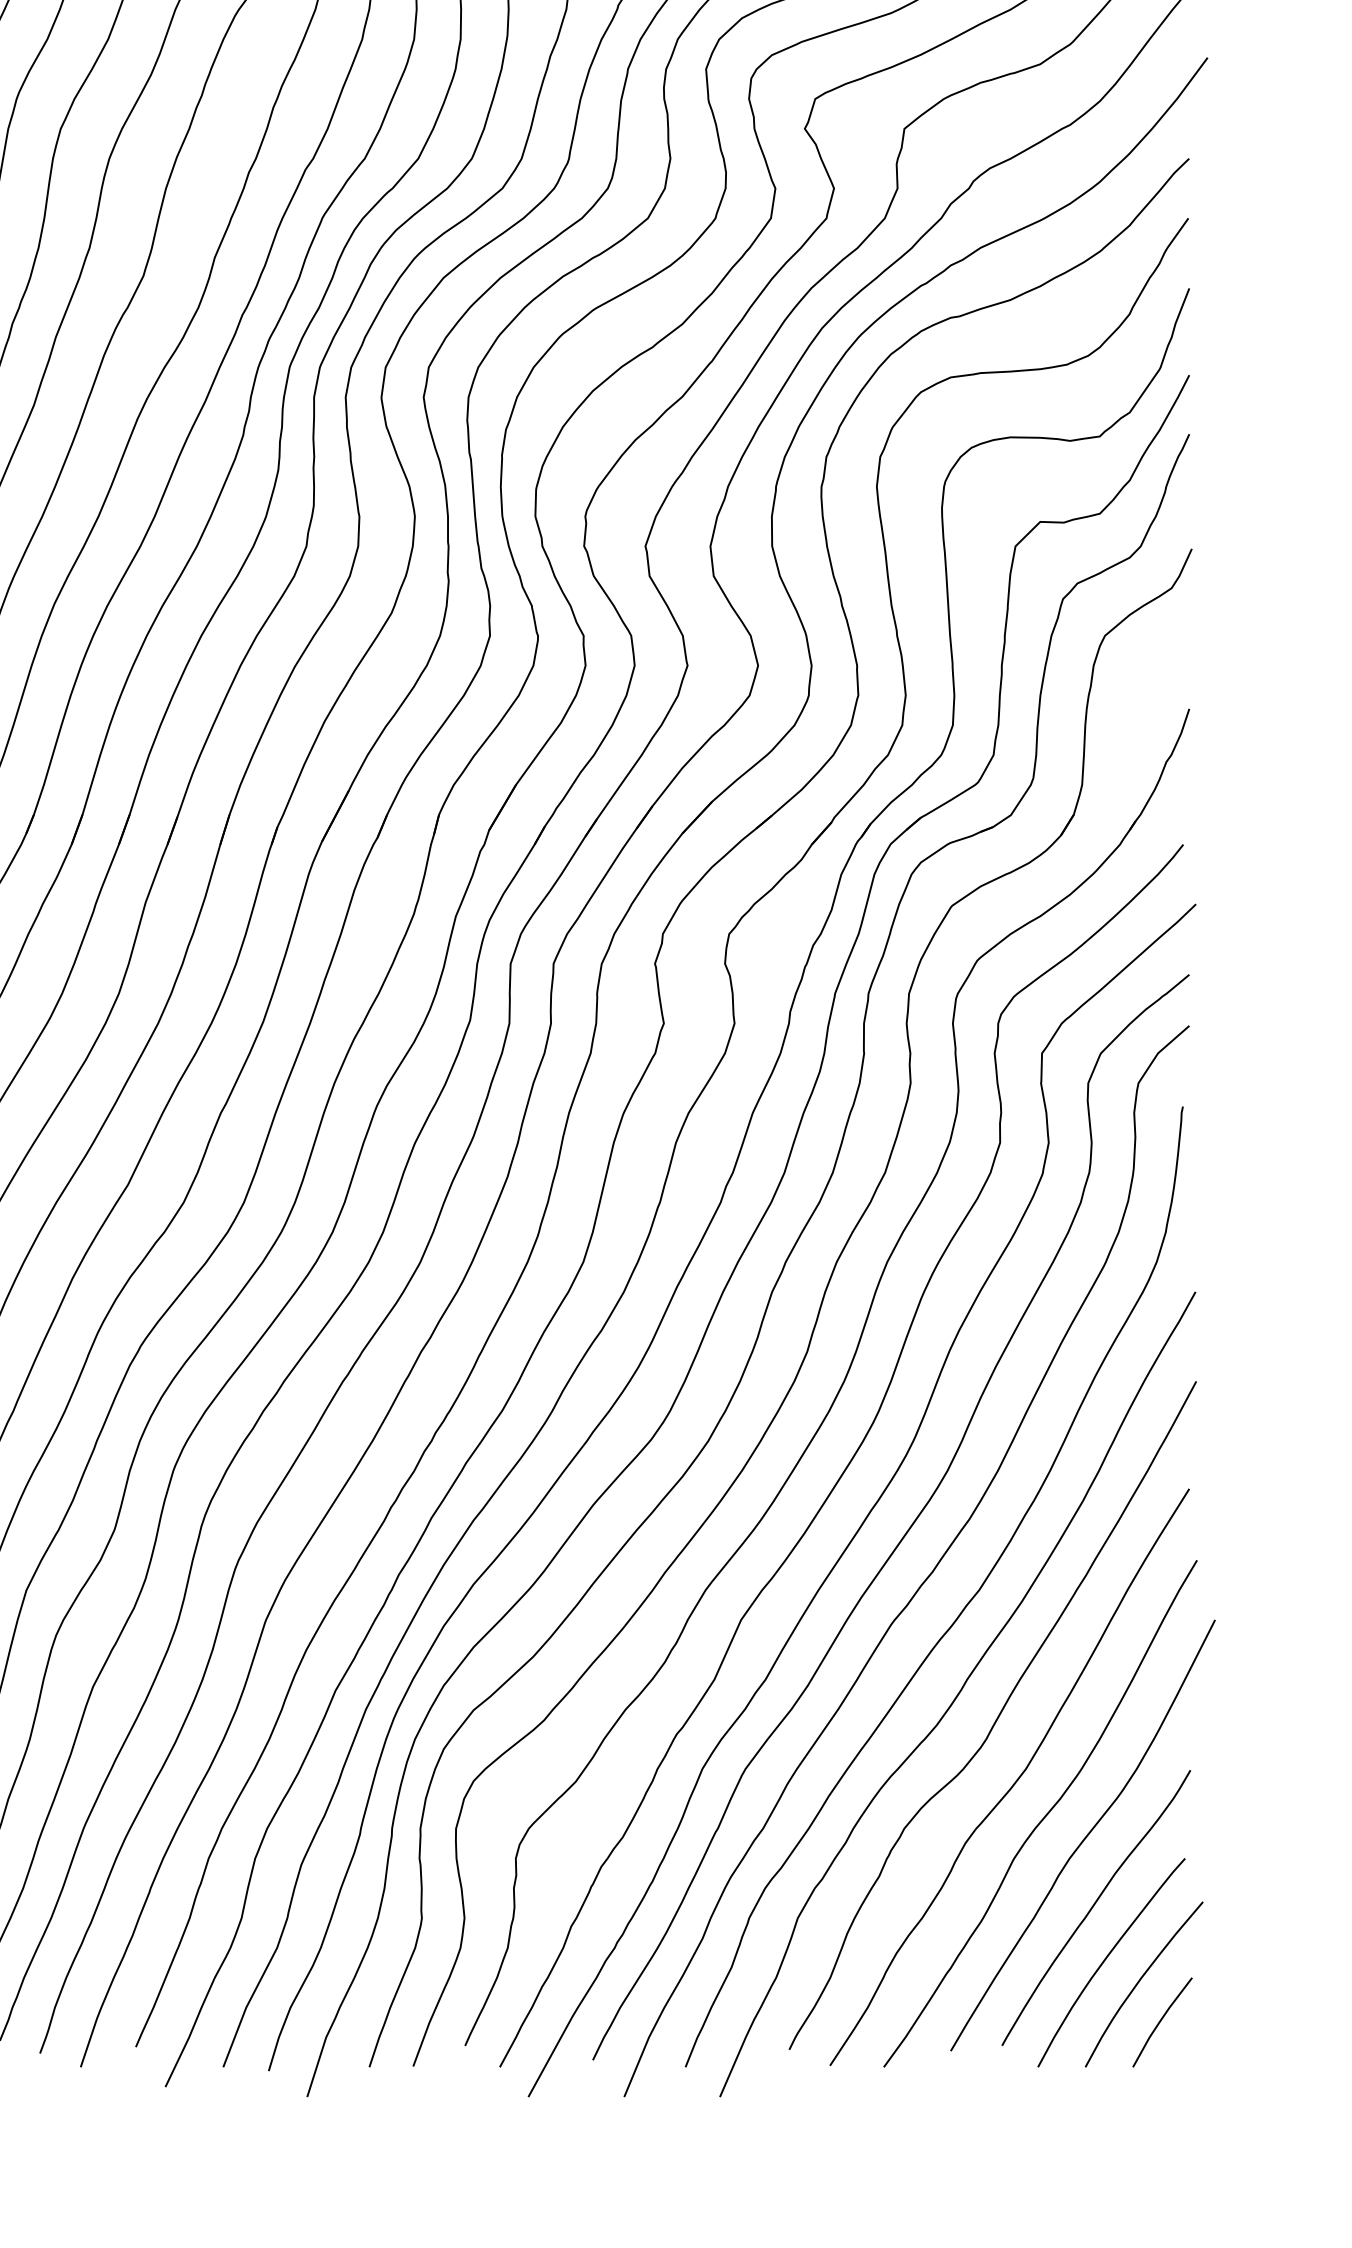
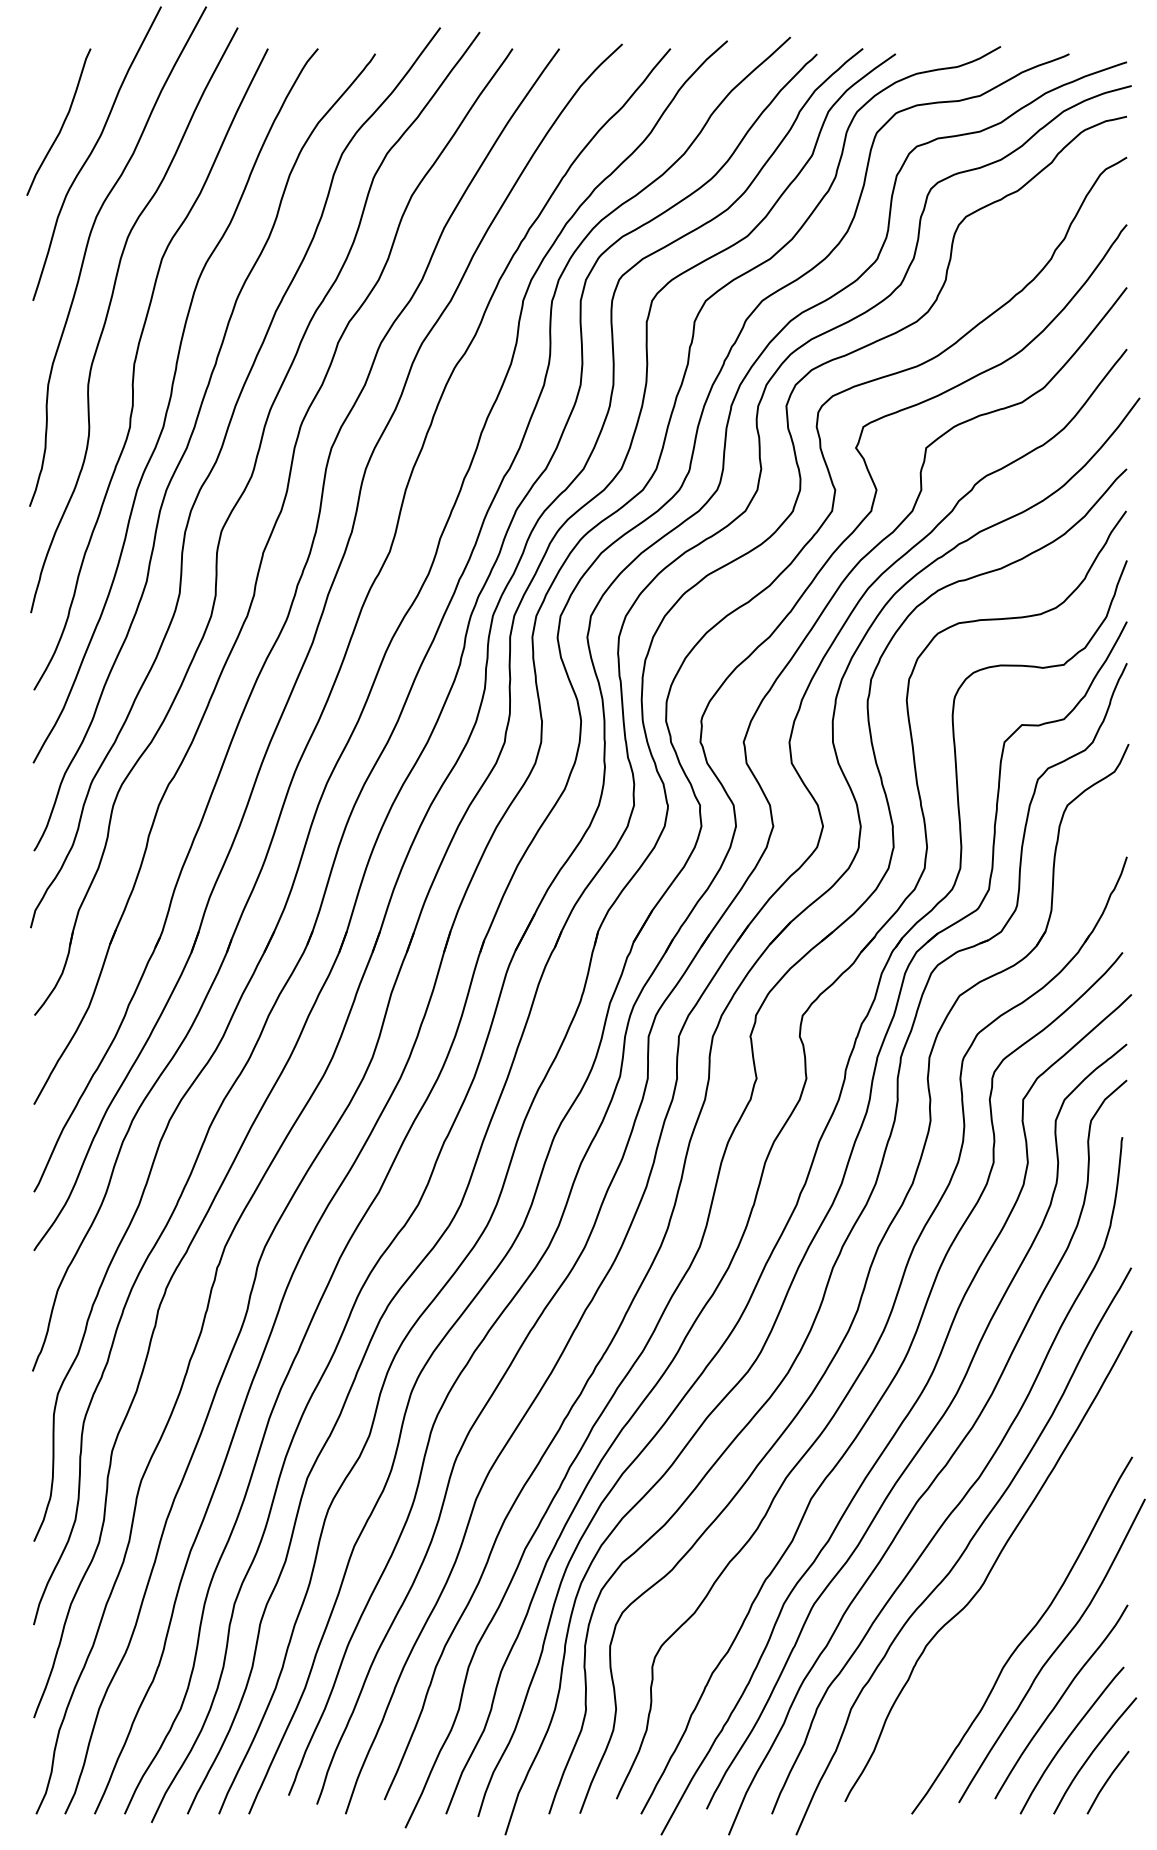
curve: (1015, 1779) -> (1004, 1611), removed

